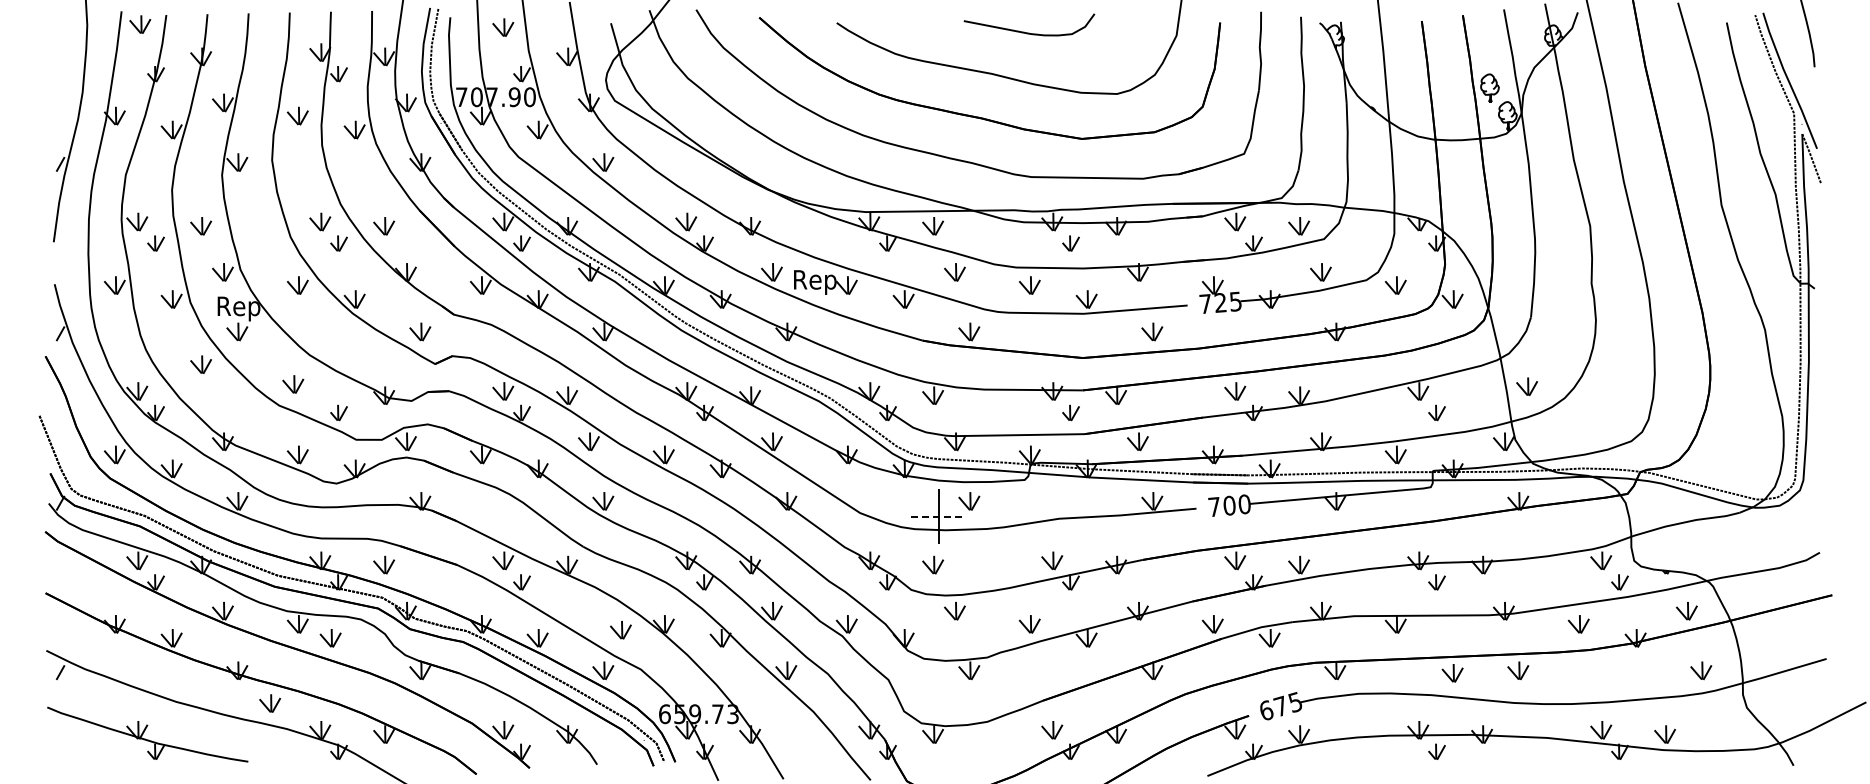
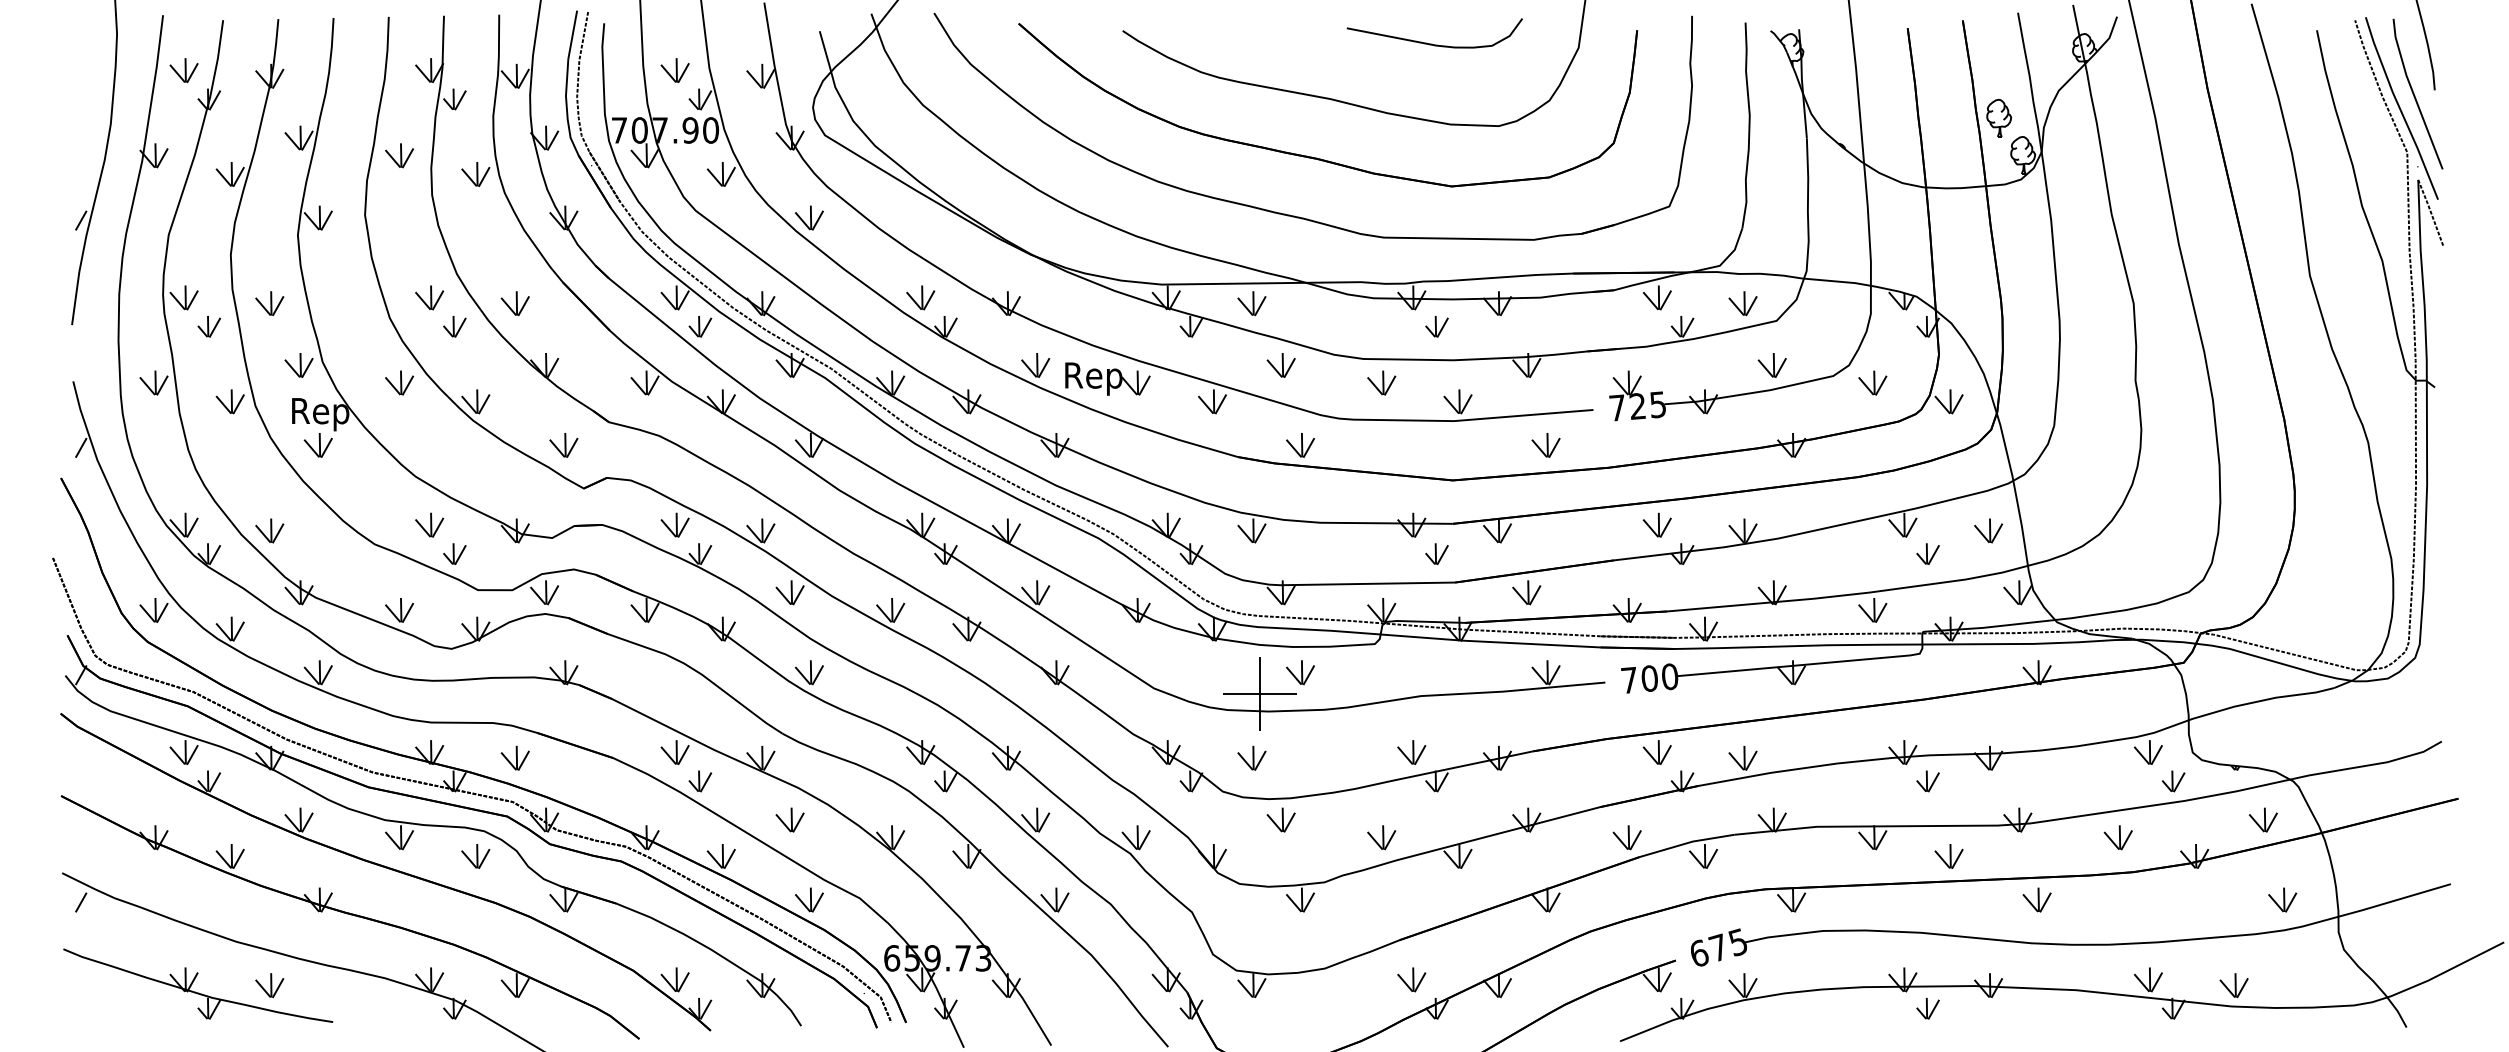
part: (140, 24) -> (184, 70), moved
part: (503, 27) -> (675, 70), moved
curve: (1029, 32) -> (1434, 43), moved
line: (1800, 71) -> (2415, 95), added
part: (200, 364) -> (268, 530), moved
part: (293, 384) -> (429, 525), moved
part: (1526, 386) -> (1987, 530), moved
line: (938, 516) -> (1259, 693), dashed -> solid
part: (620, 630) -> (789, 820), moved
part: (330, 638) -> (475, 856), moved
part: (1452, 673) -> (1948, 856), moved
part: (270, 703) -> (270, 985), moved

